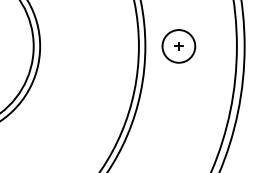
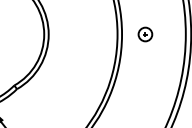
part: (179, 46) -> (145, 34), size x0.6

